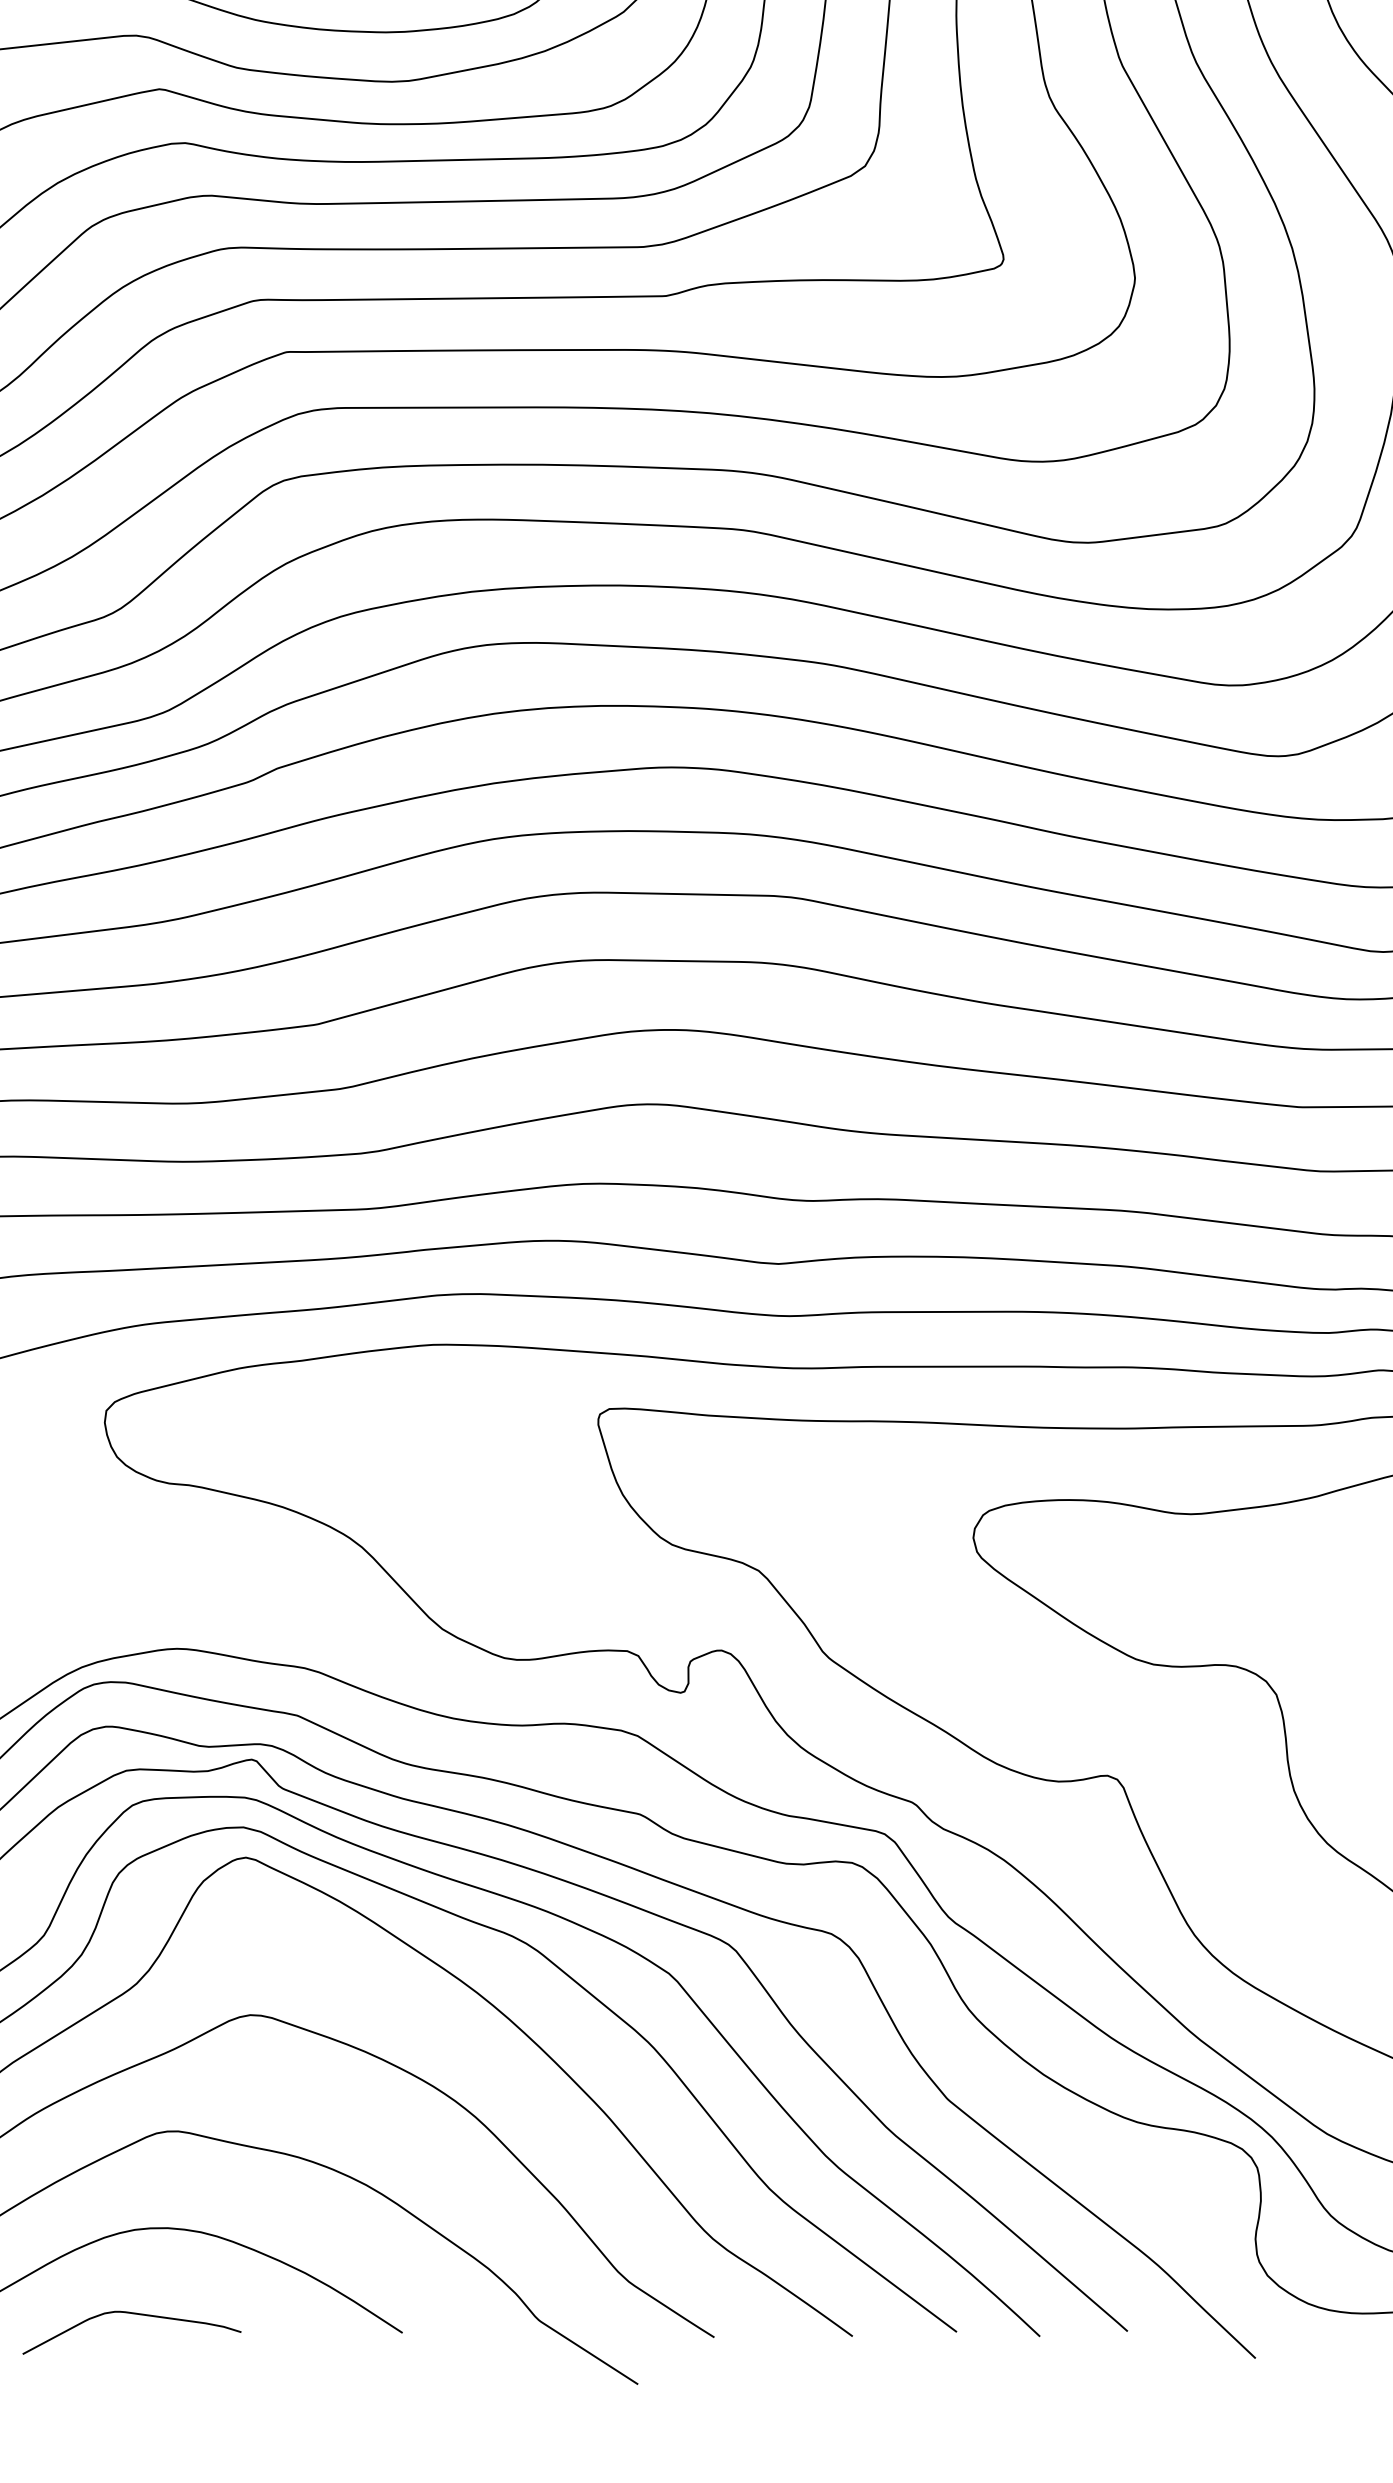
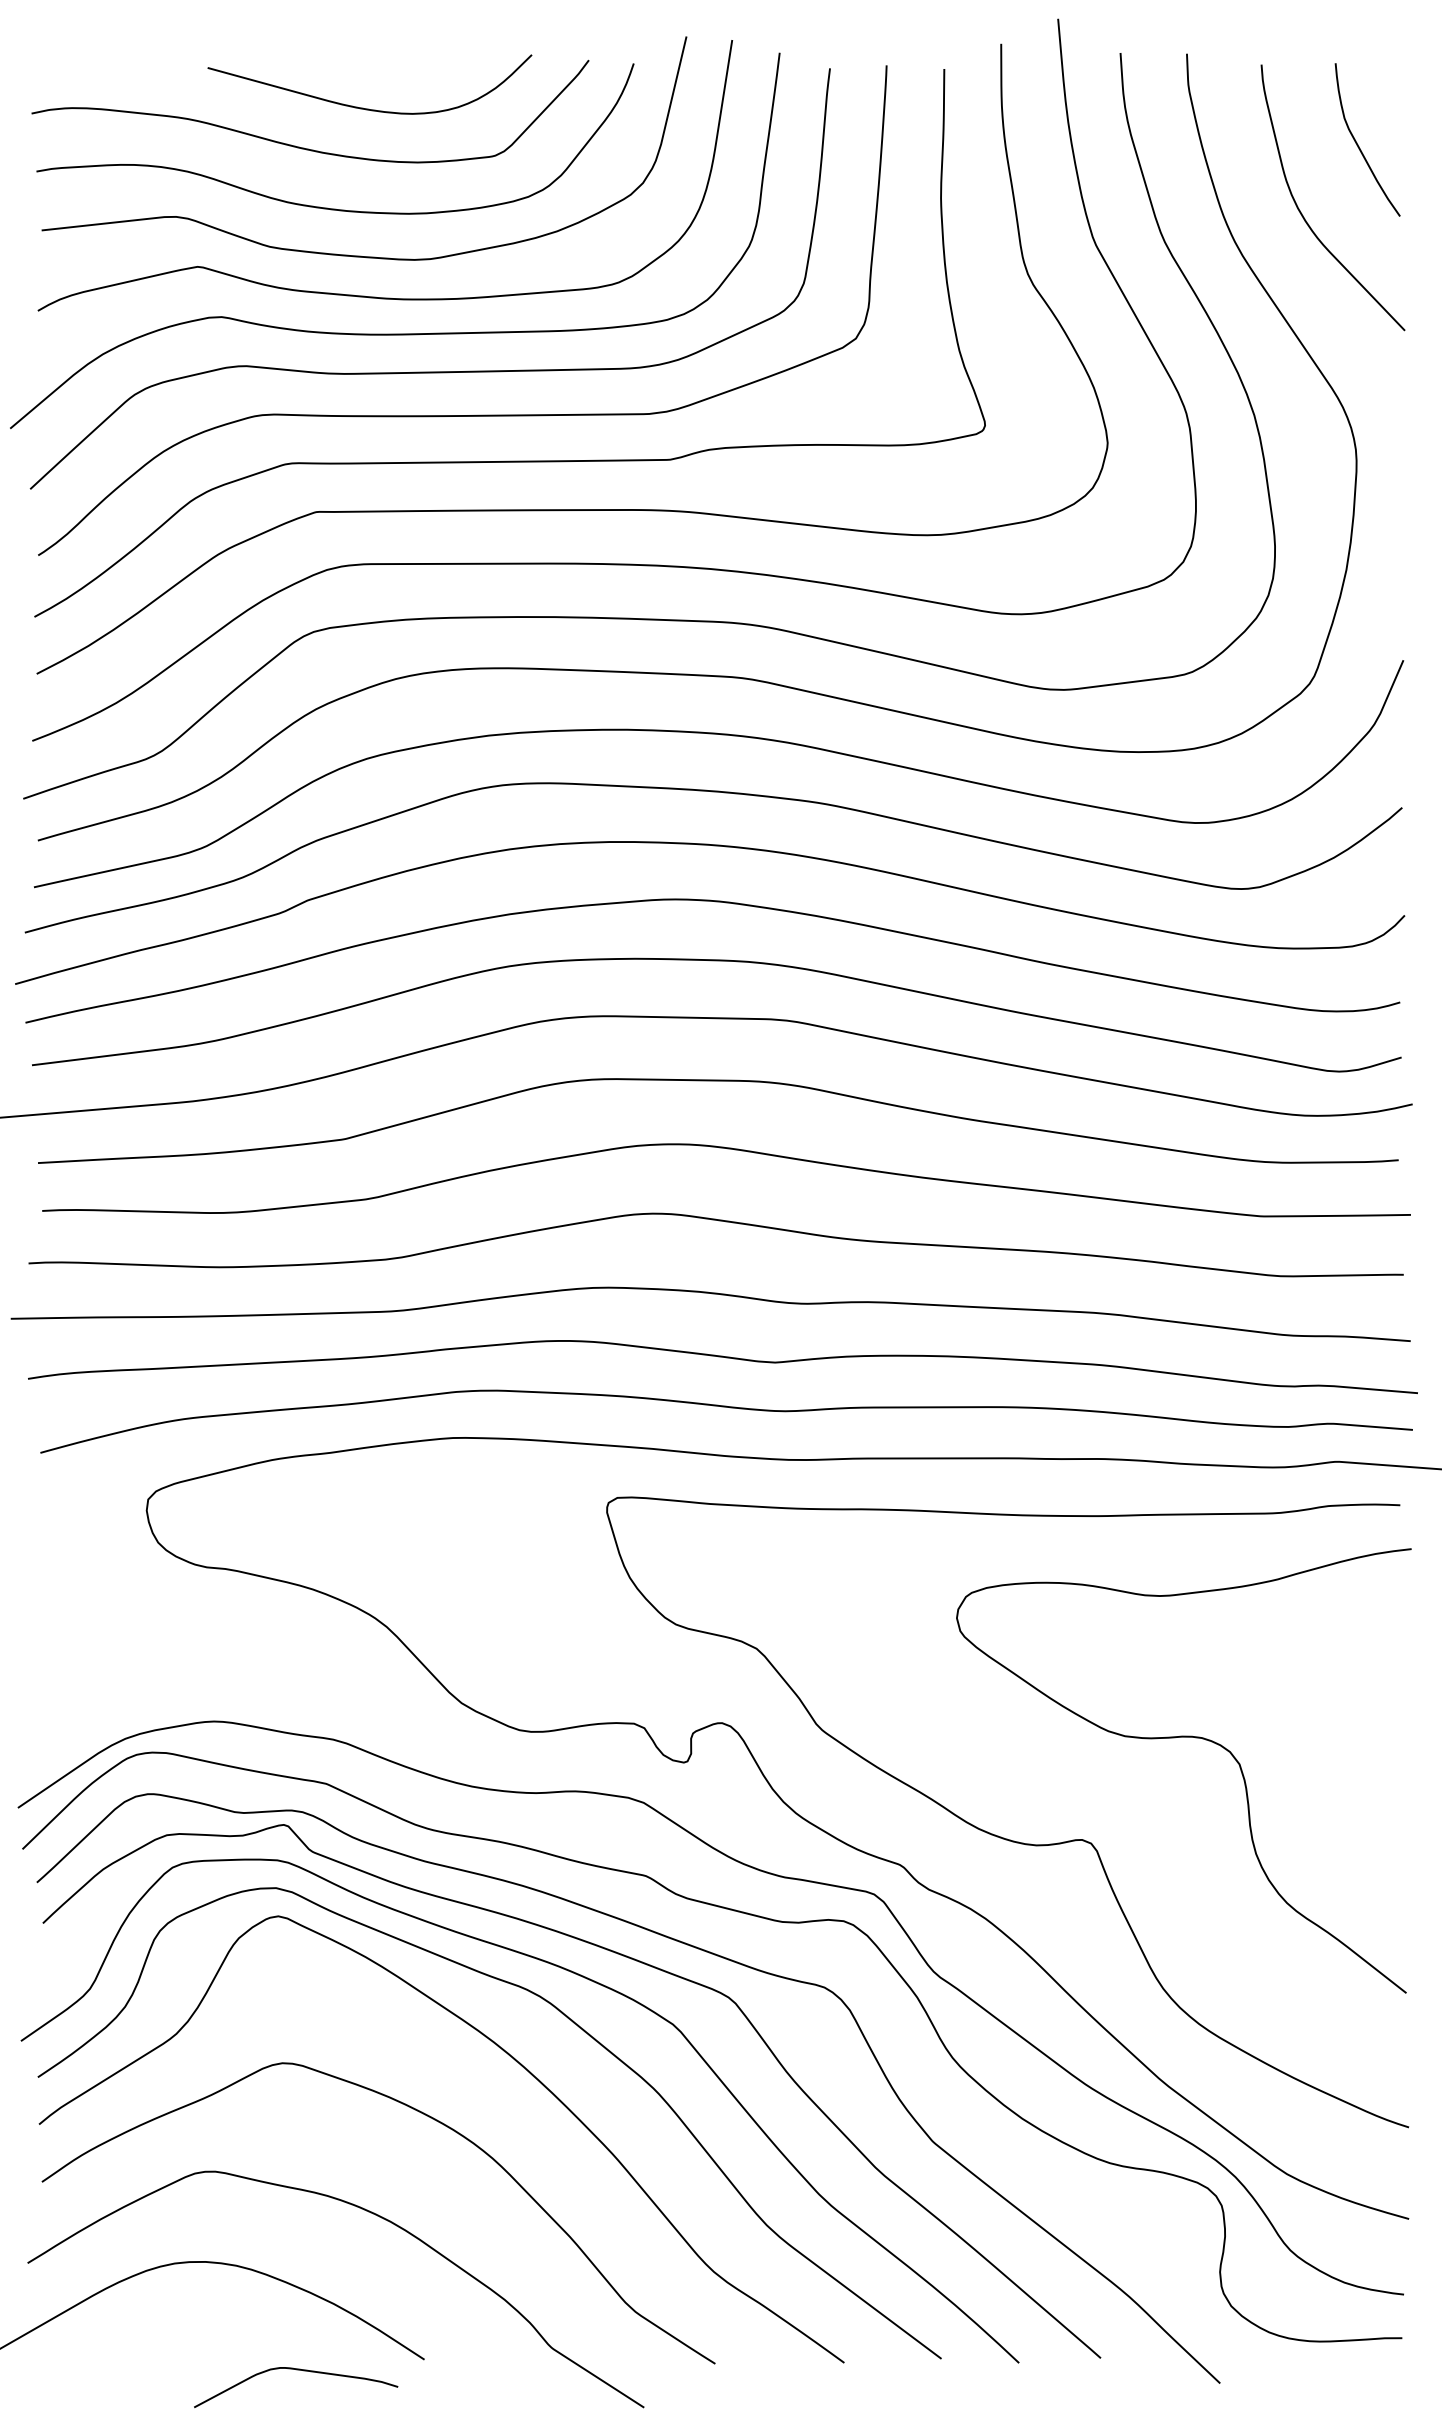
curve: (132, 2314) -> (296, 2370), moved

